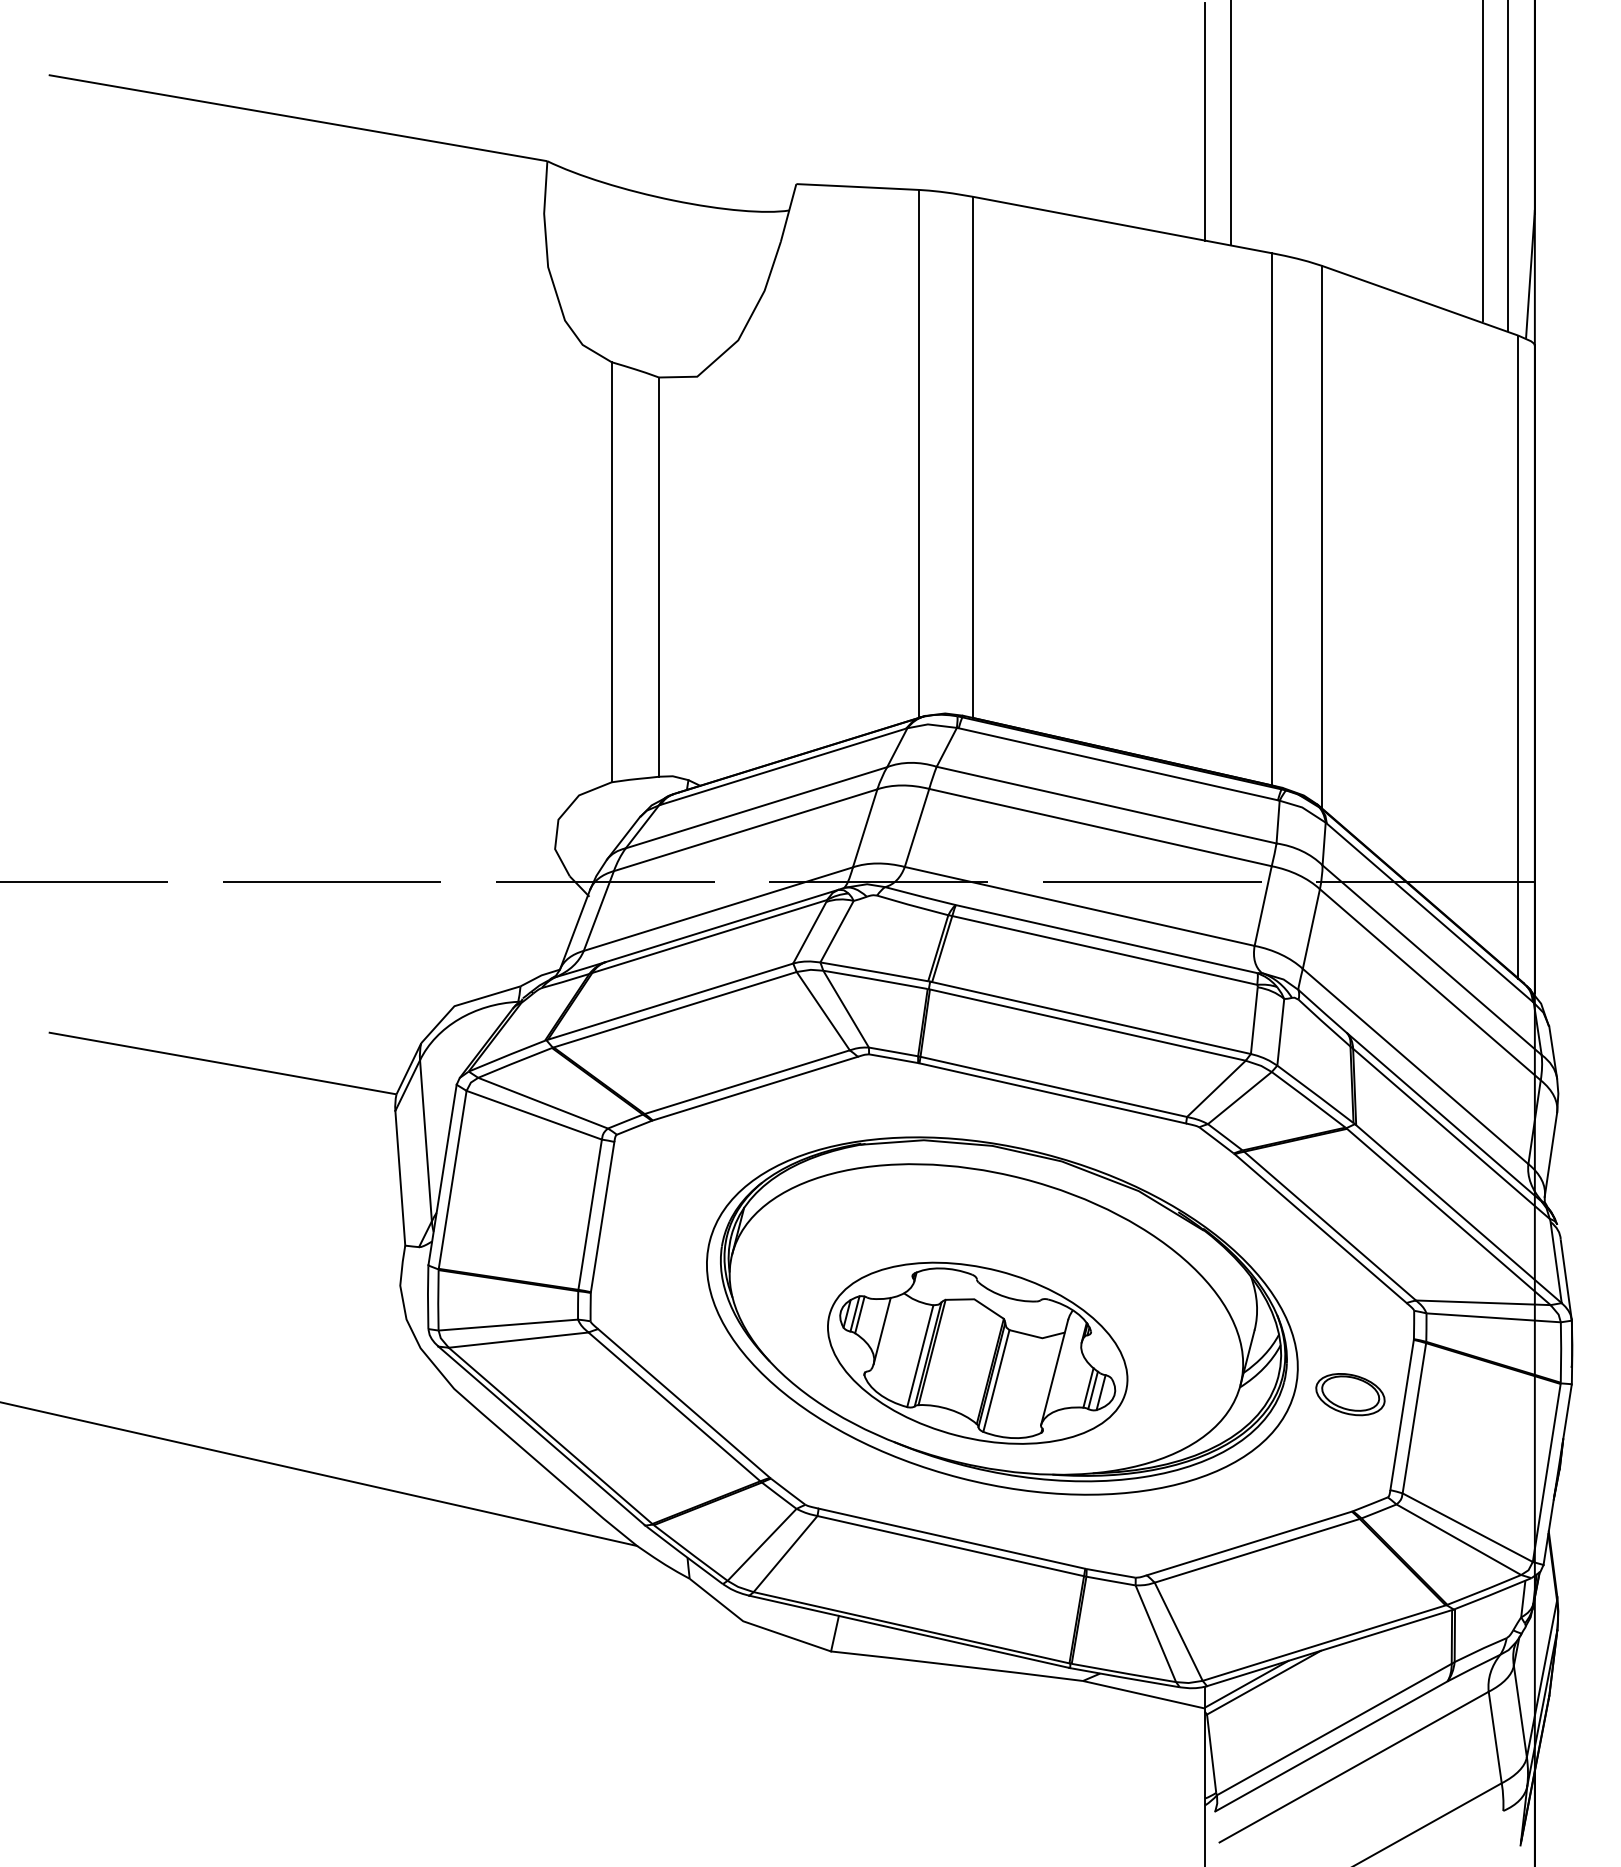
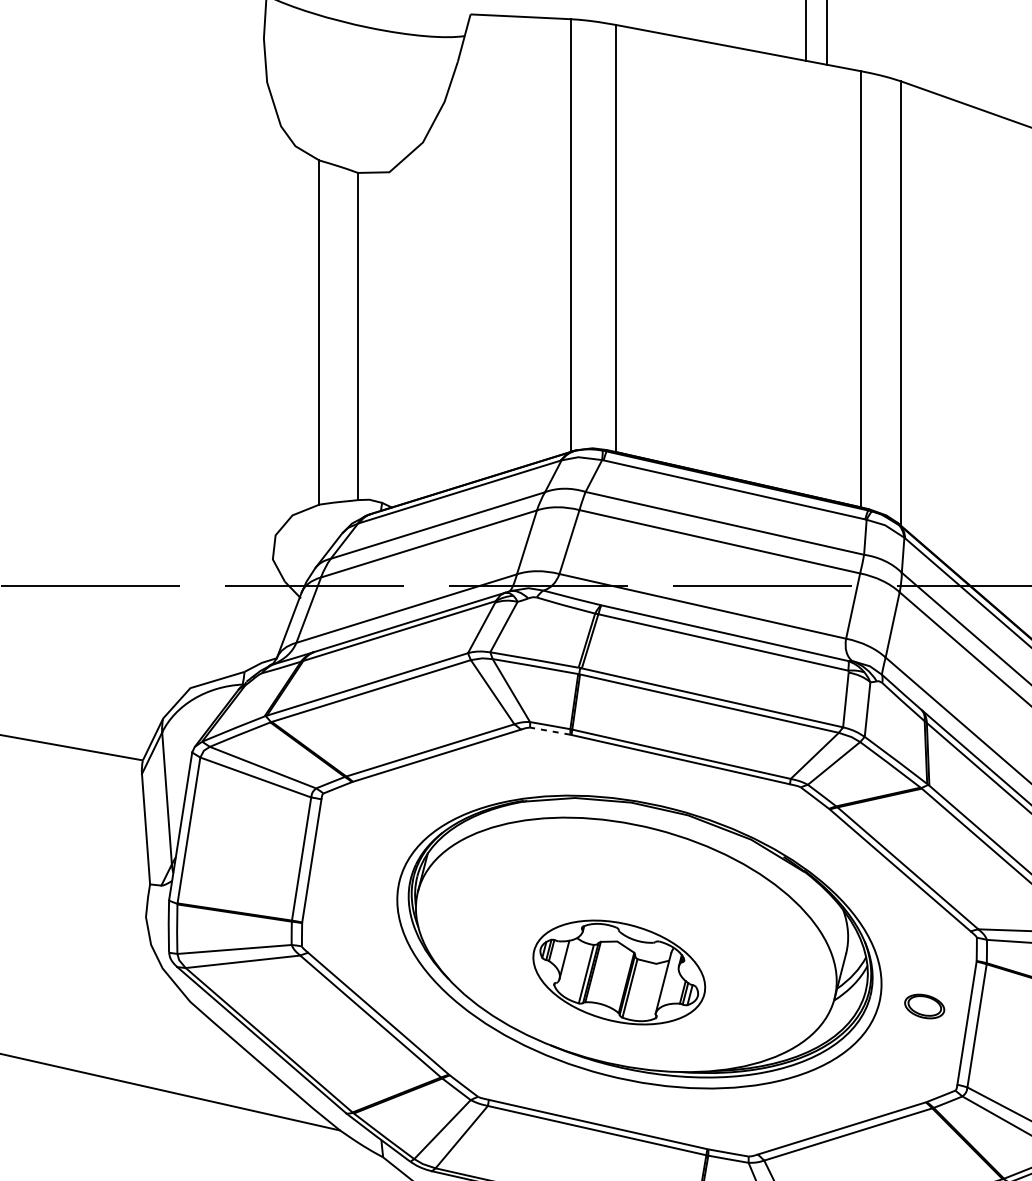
line: (892, 1058) -> (549, 731), solid -> dashed
part: (977, 1352) -> (619, 971), size x0.7
part: (1350, 1394) -> (924, 1006), size x0.7

